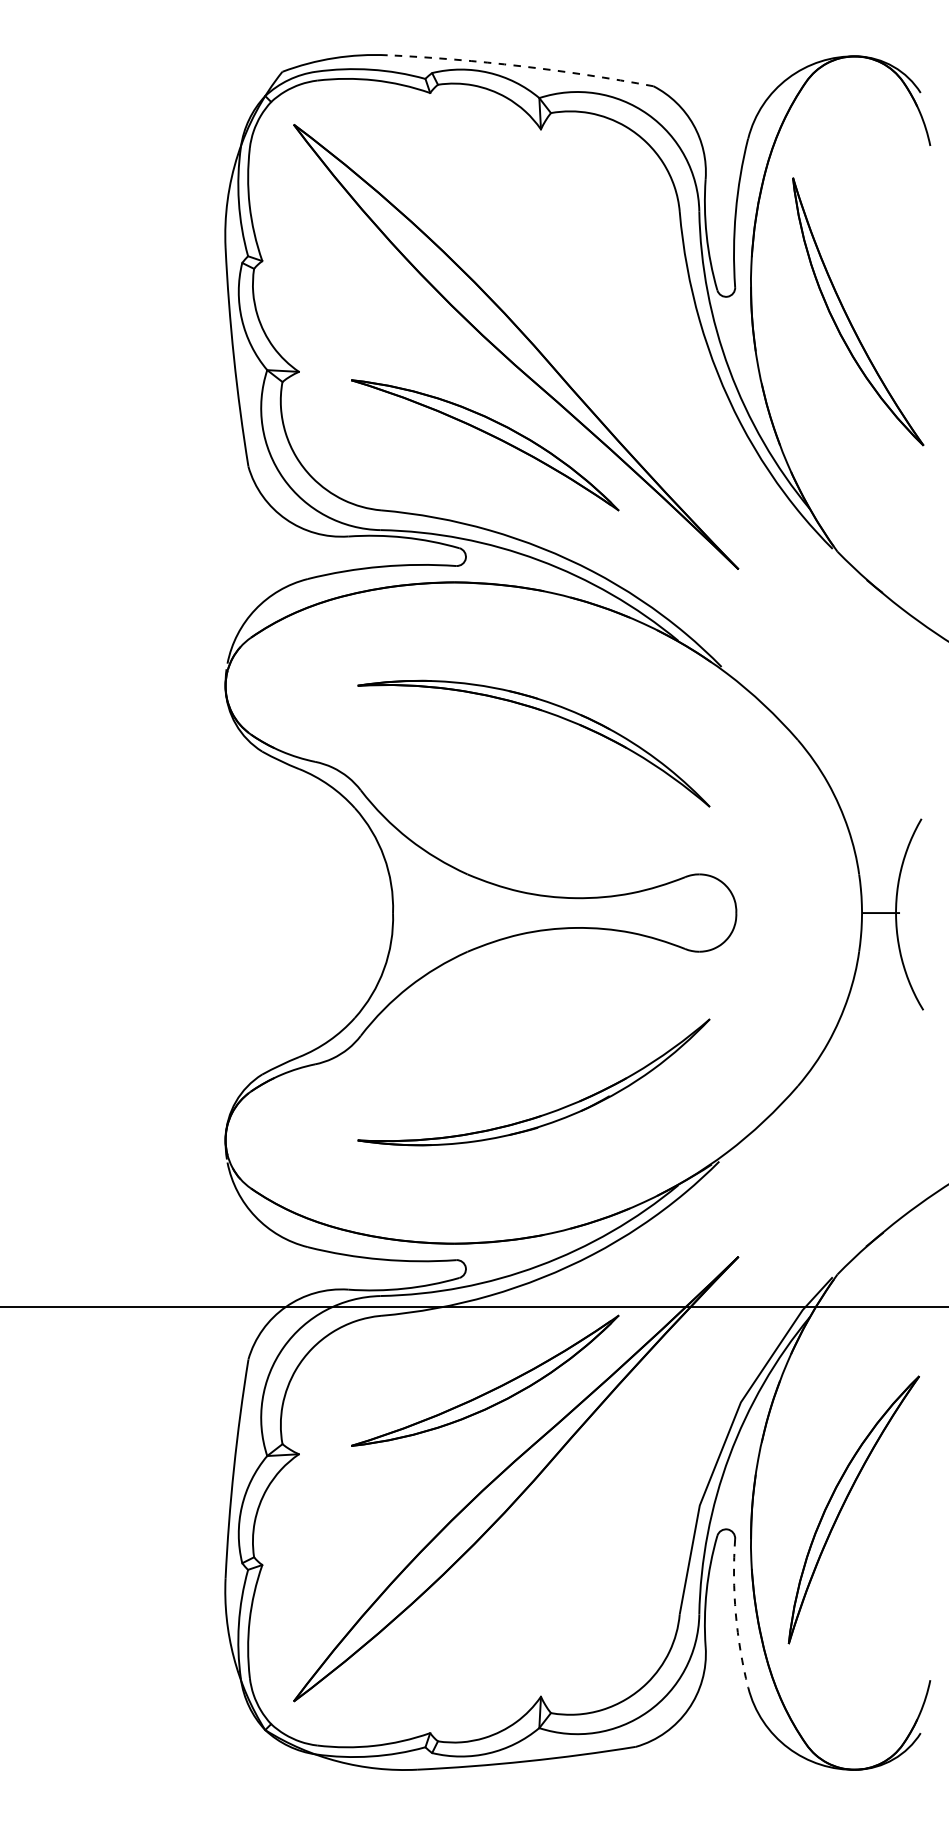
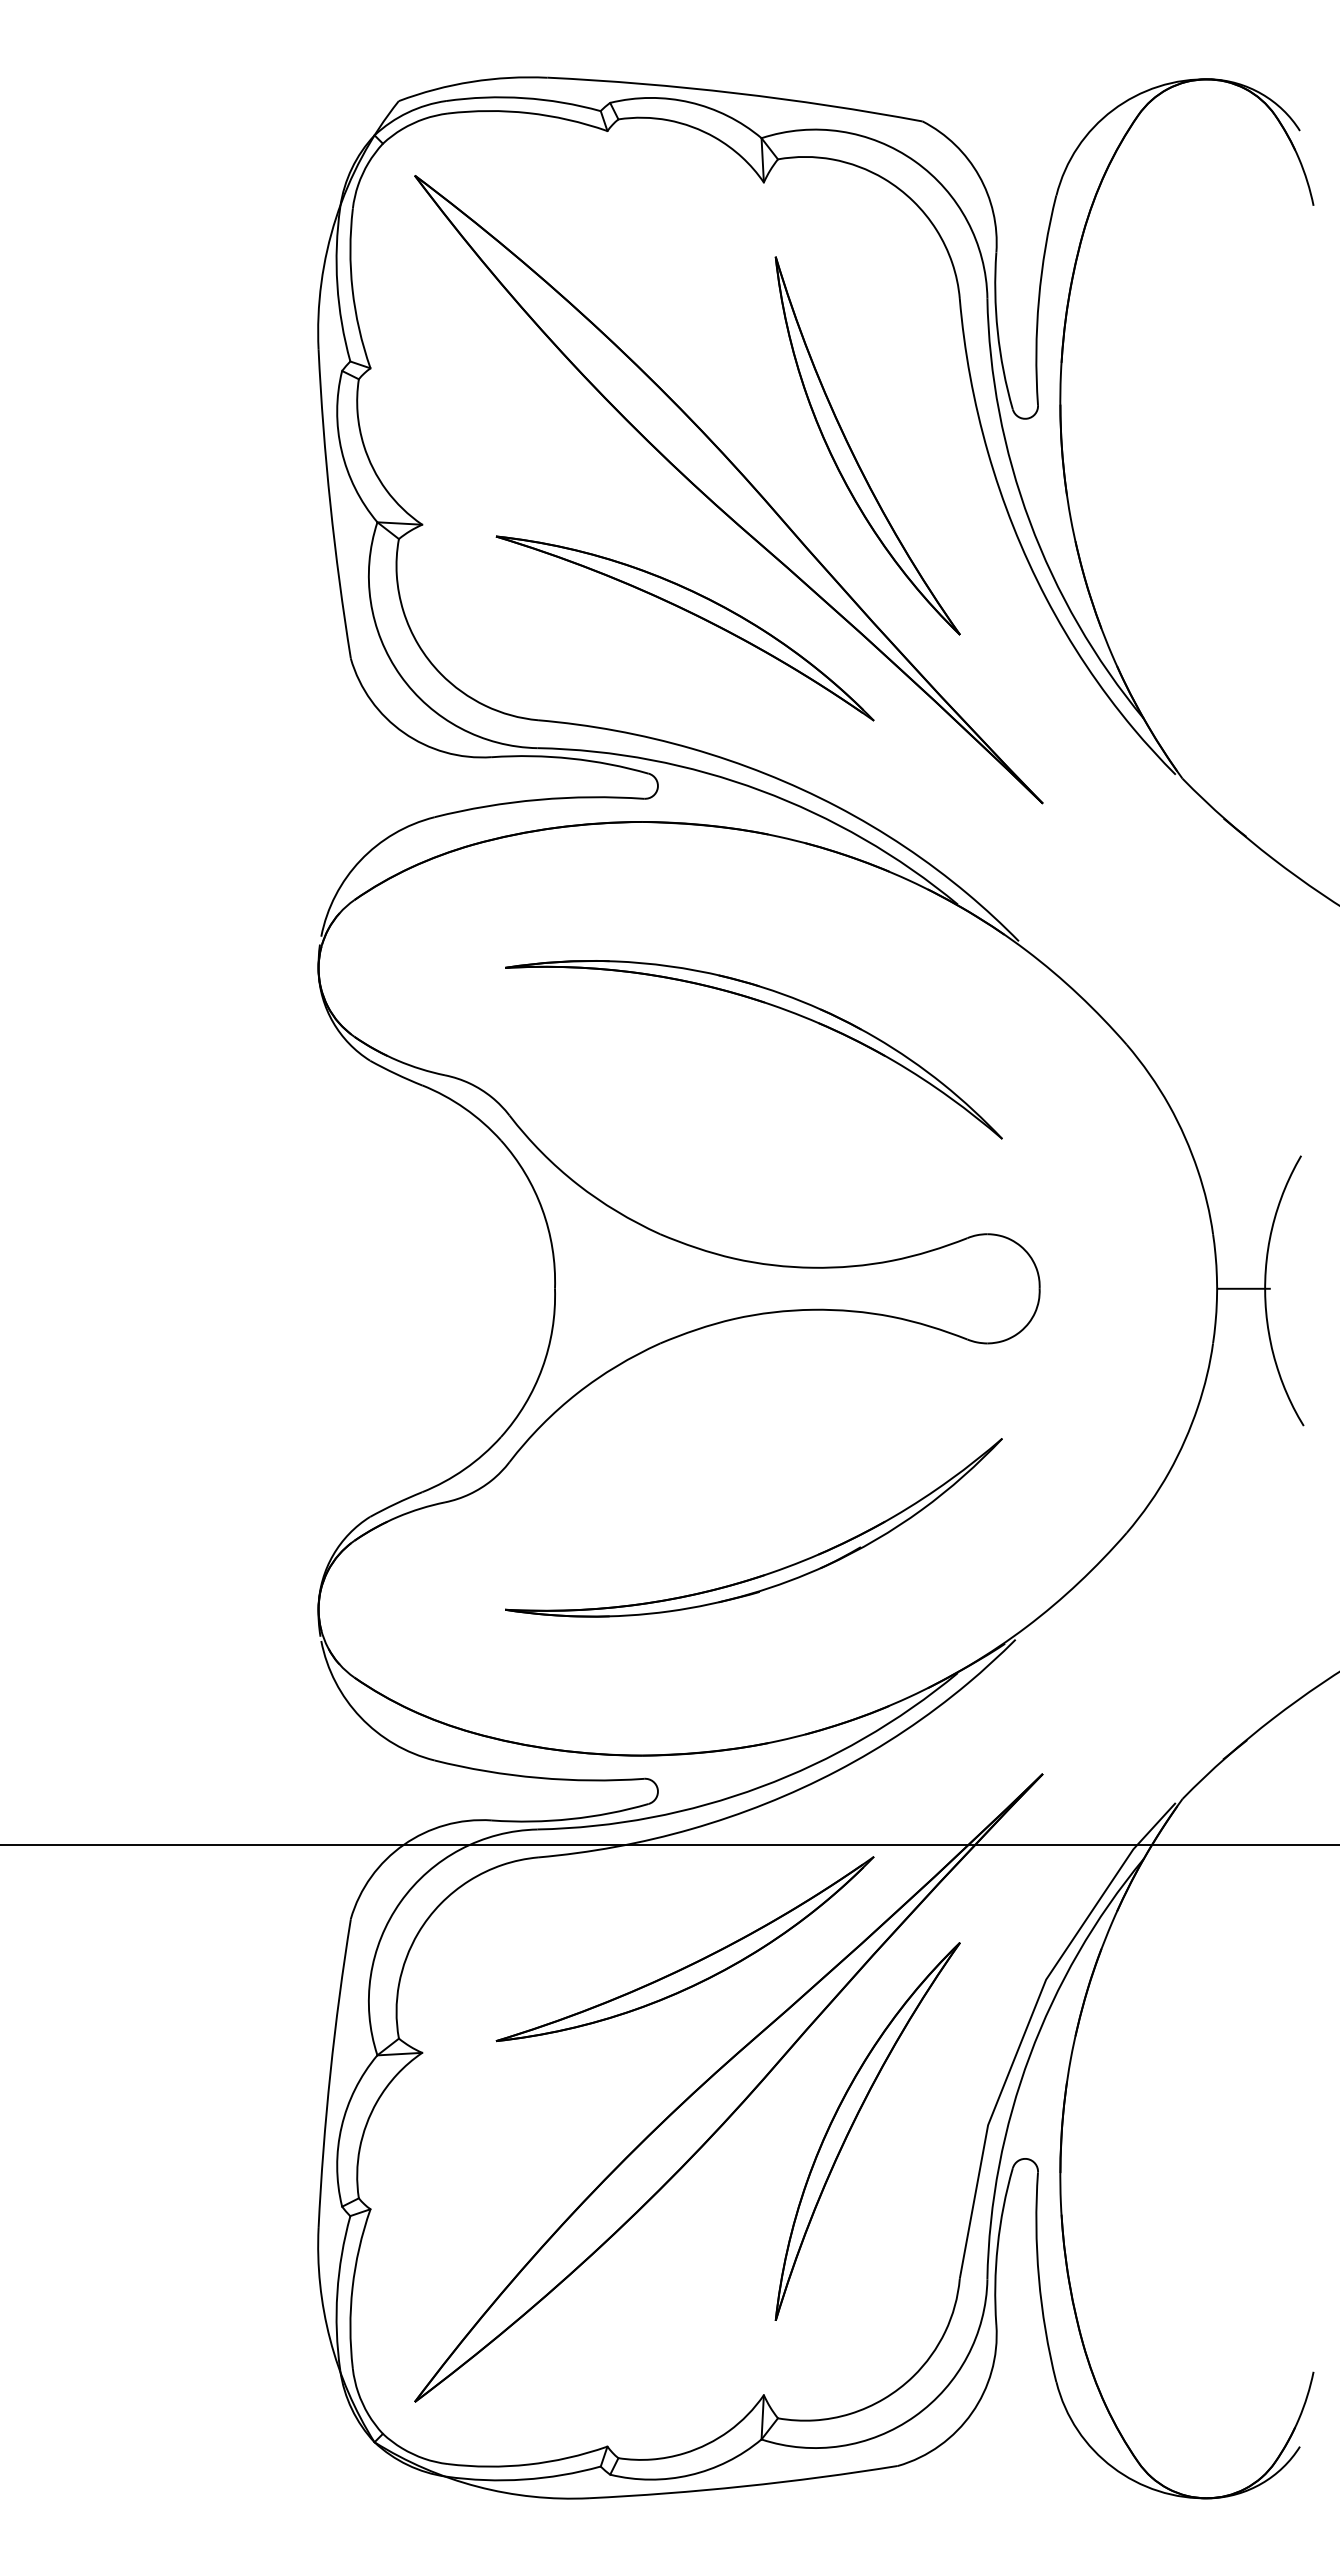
arc: (520, 66) -> (735, 93), dashed -> solid
part: (848, 316) -> (853, 452), moved
part: (843, 1505) -> (853, 2125), moved
arc: (735, 1614) -> (1038, 2278), dashed -> solid

